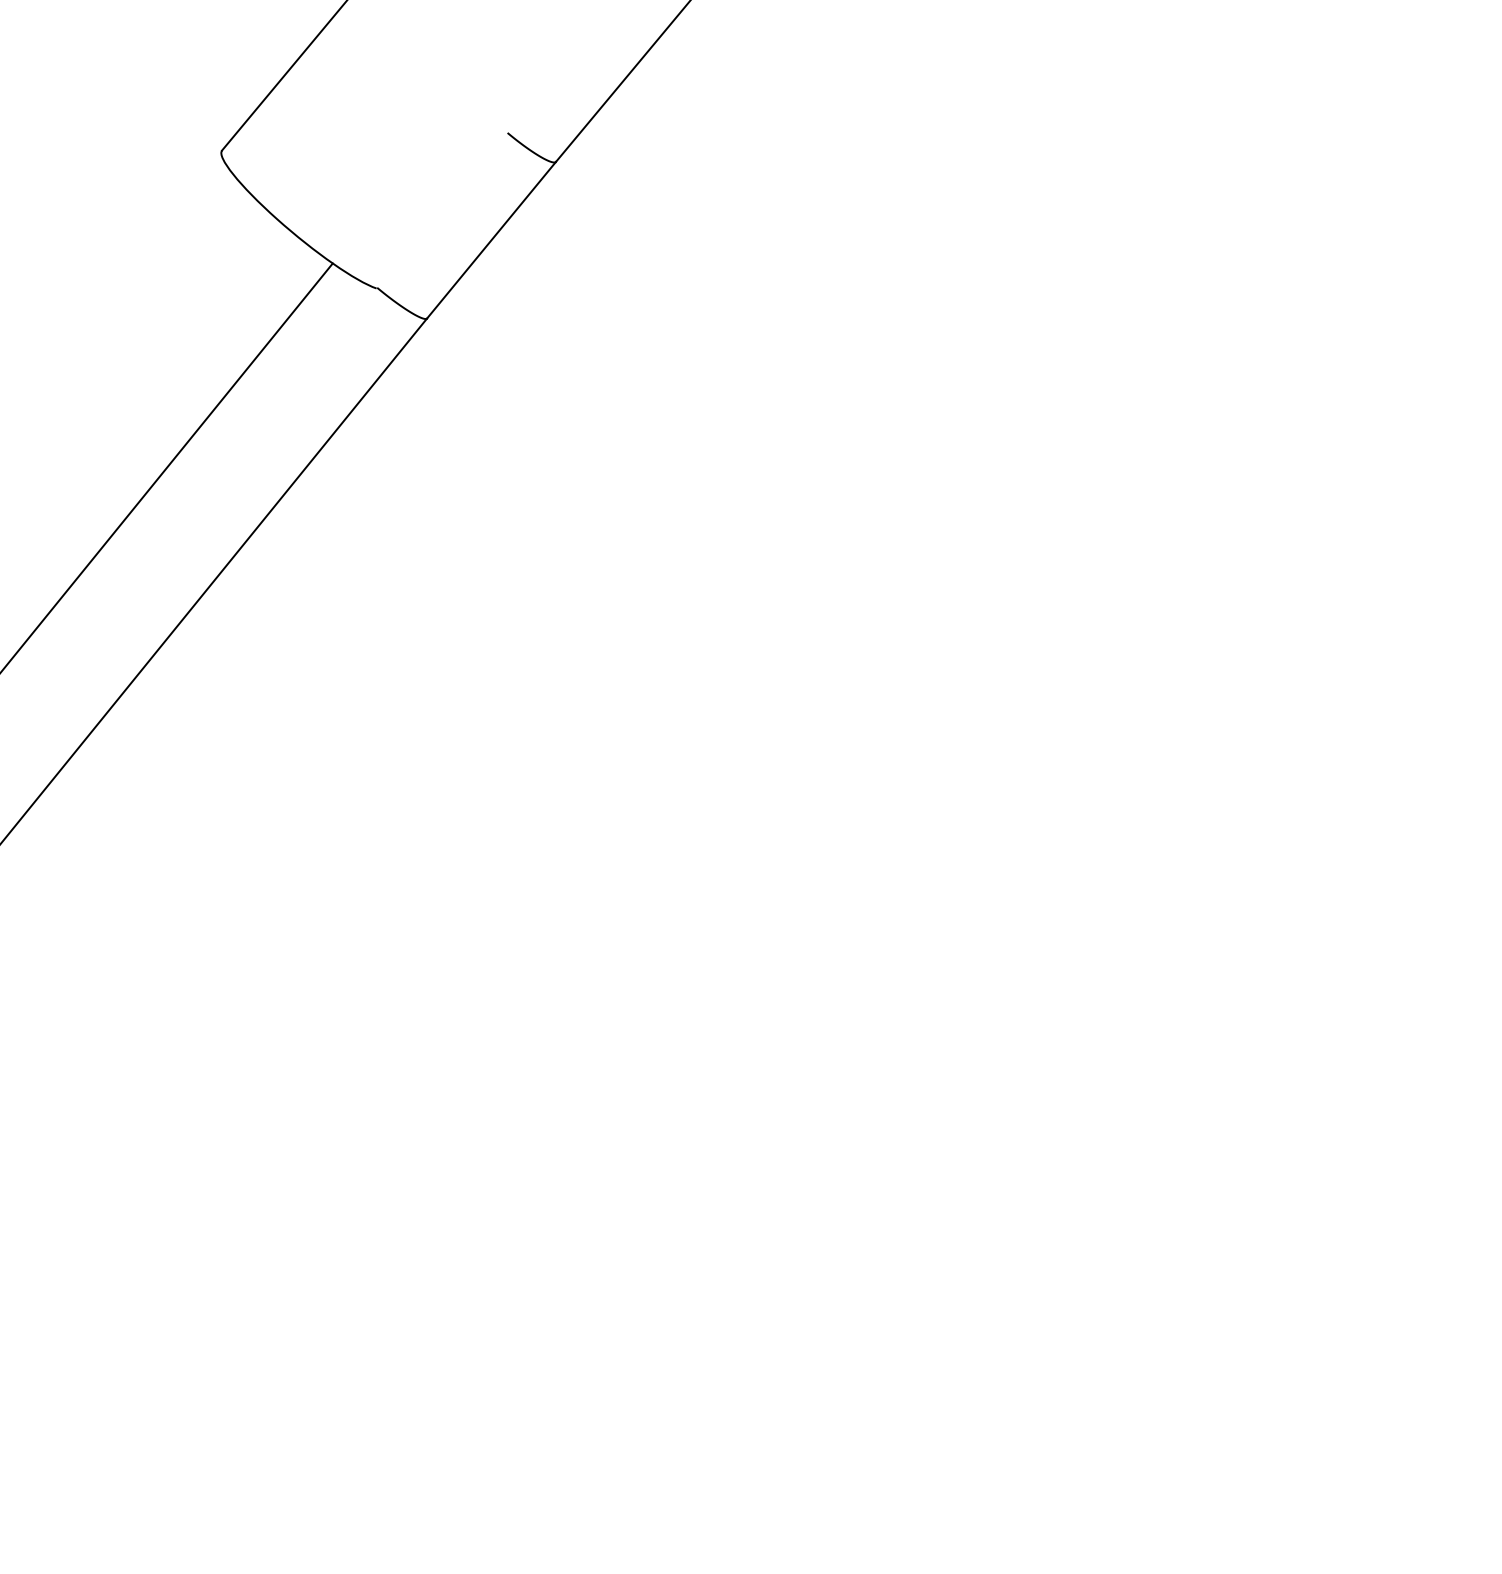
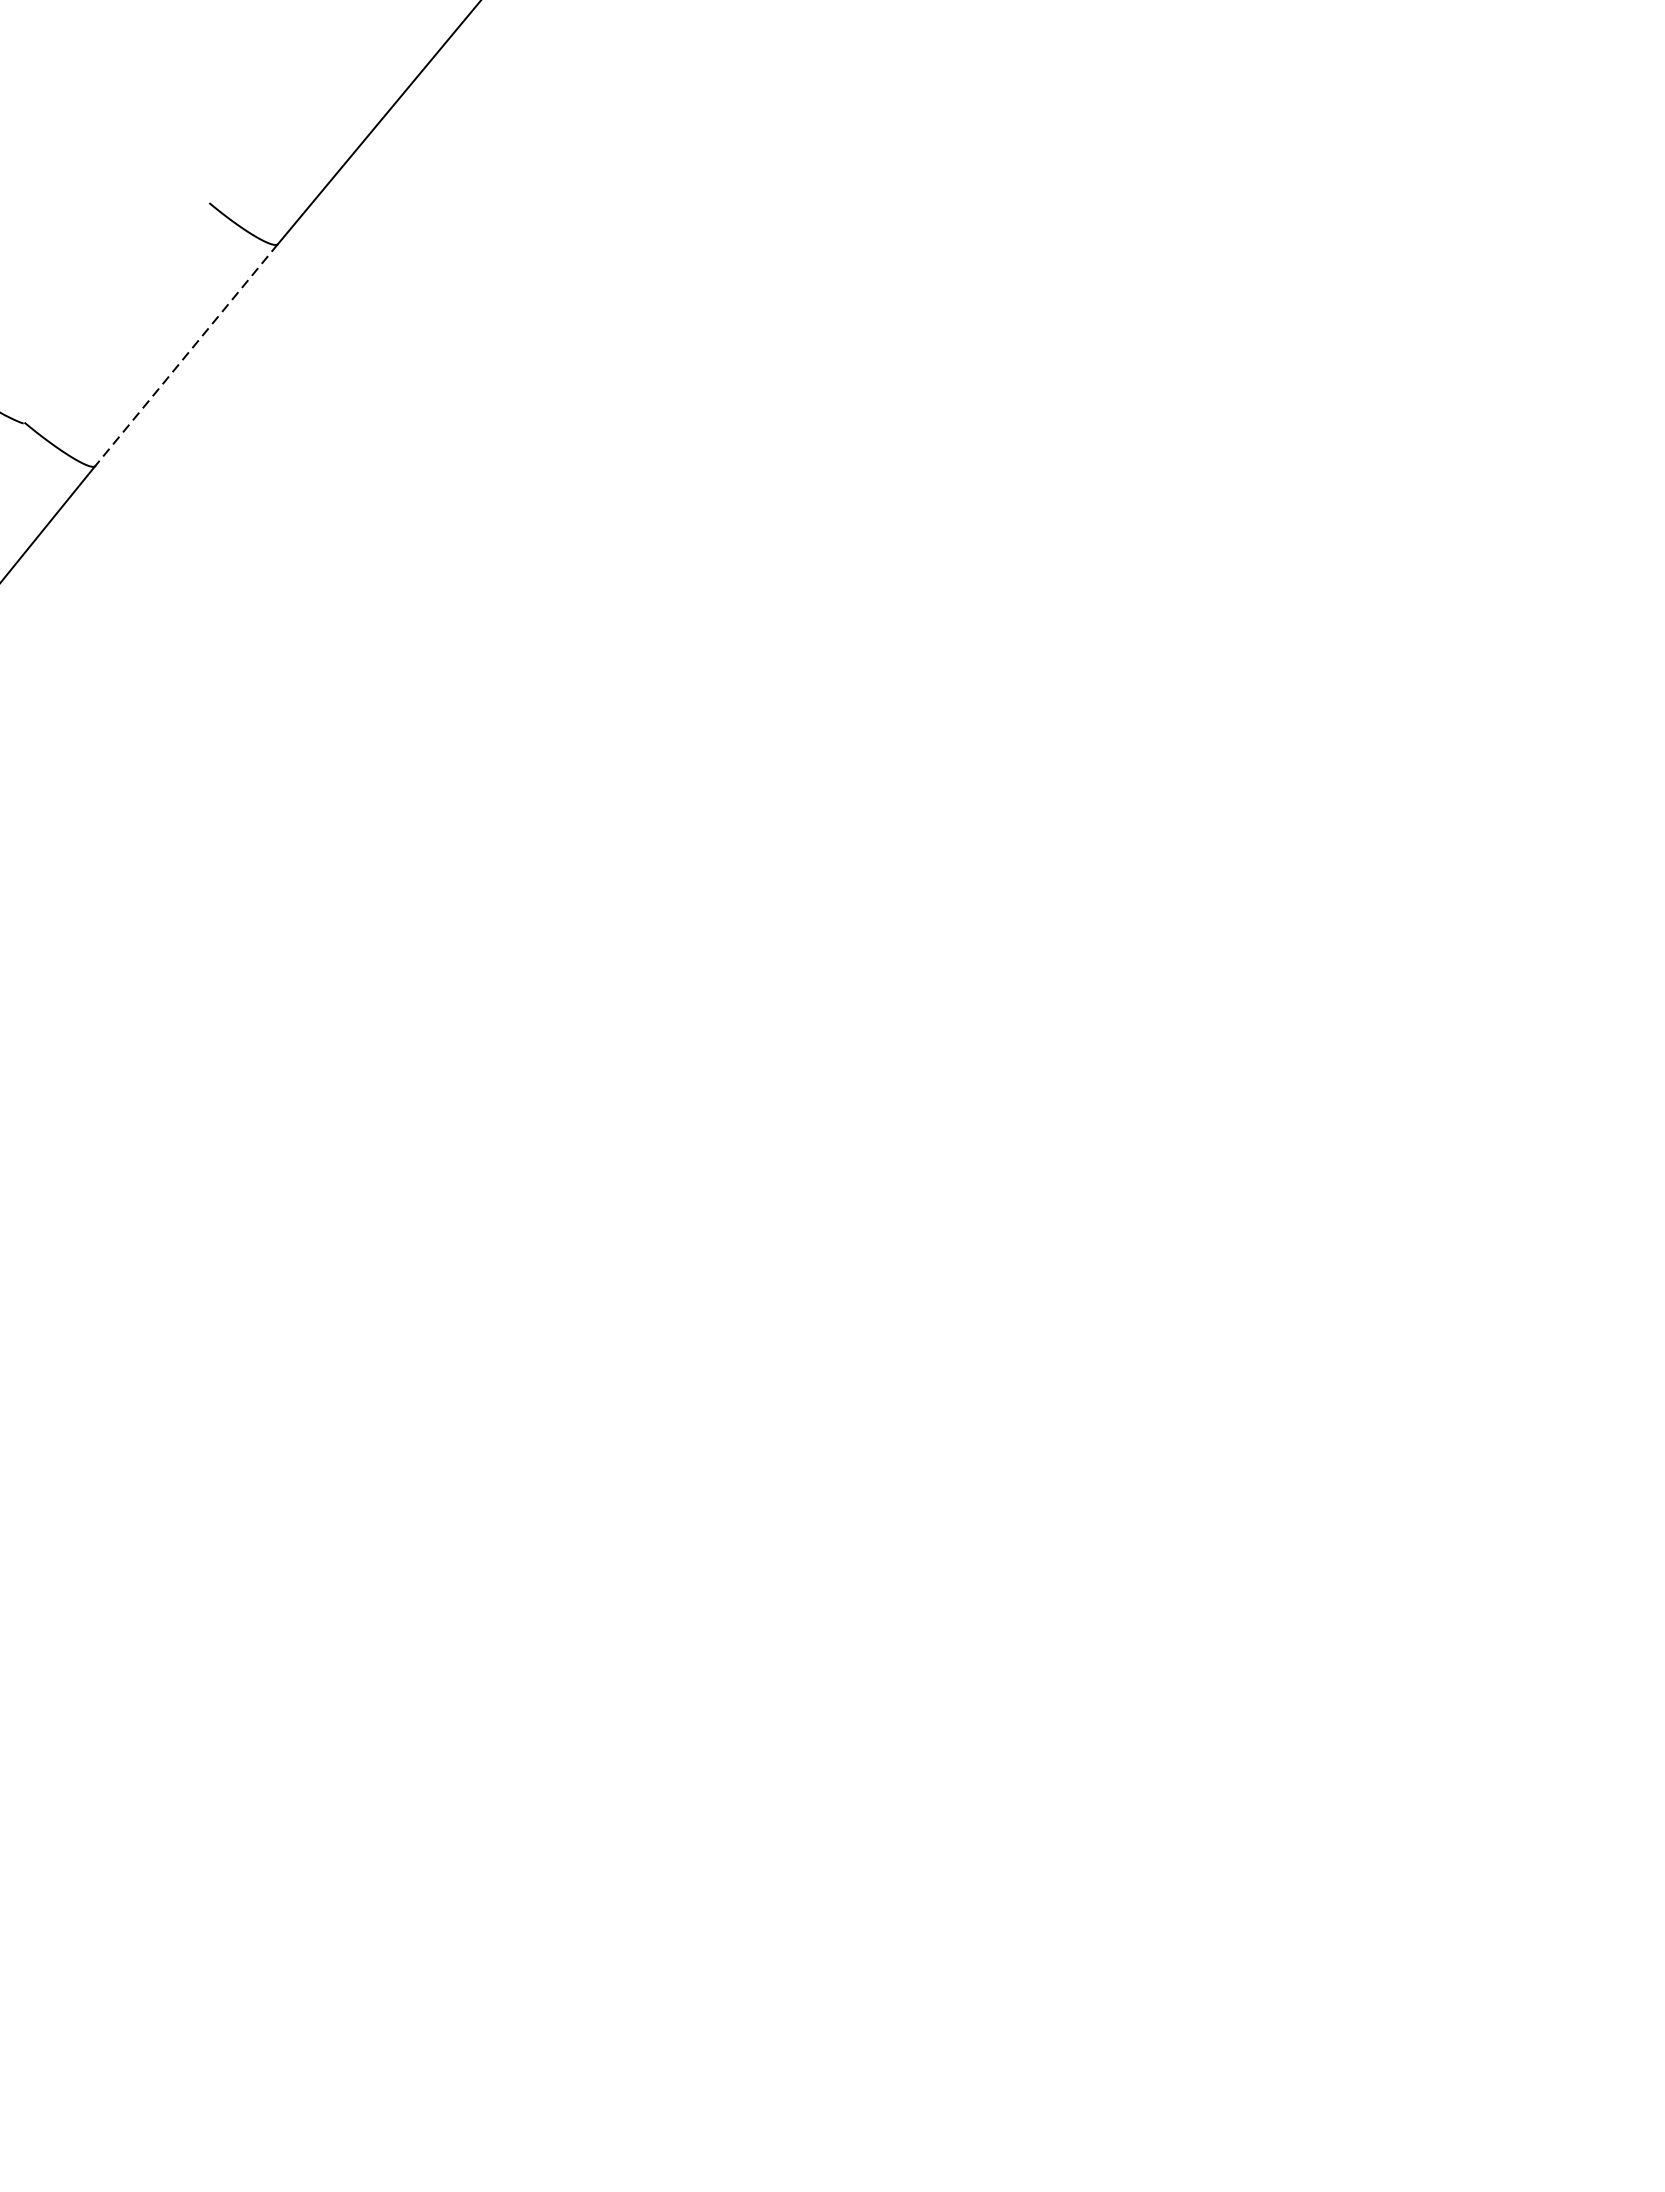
line: (491, 240) -> (186, 355), solid -> dashed

